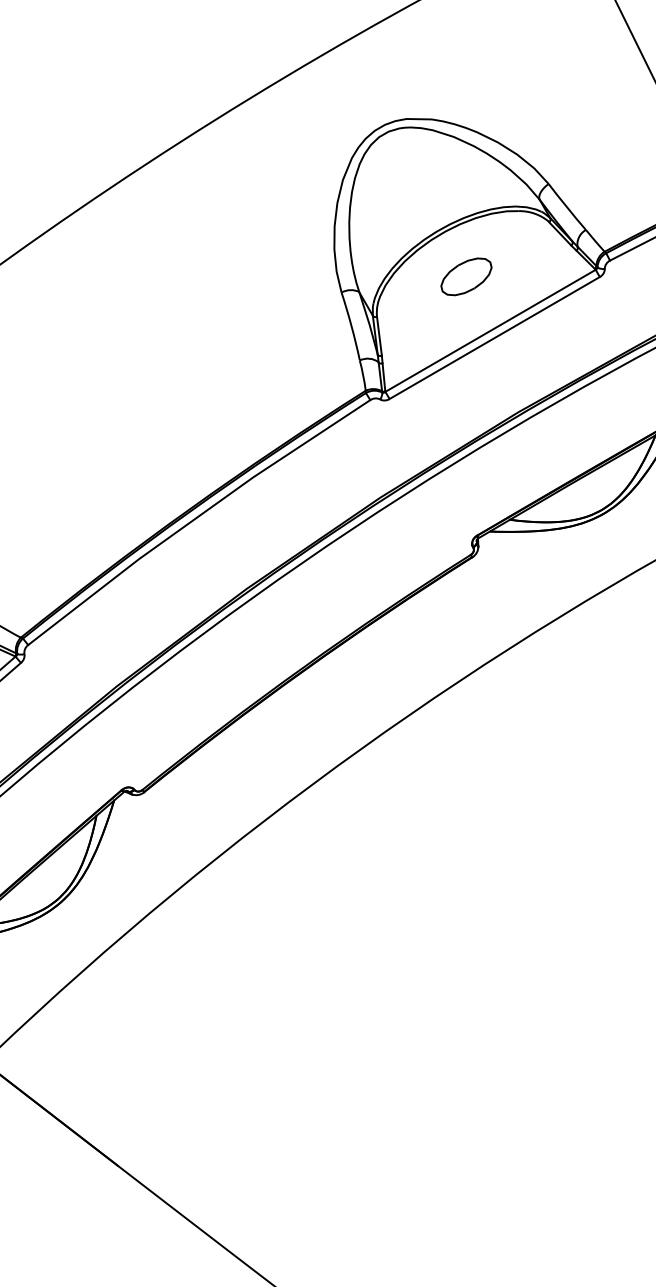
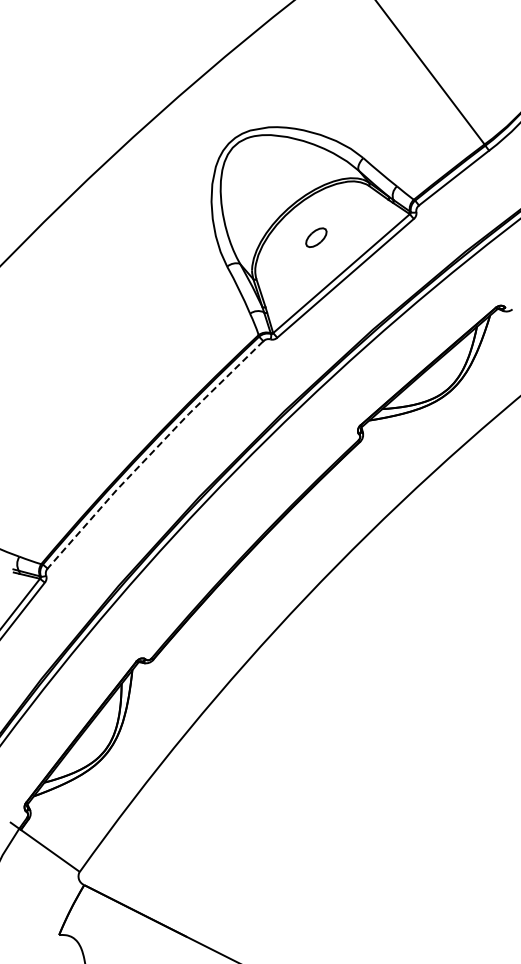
part: (466, 276) -> (316, 237), size x0.6
line: (195, 518) -> (152, 452), solid -> dashed

